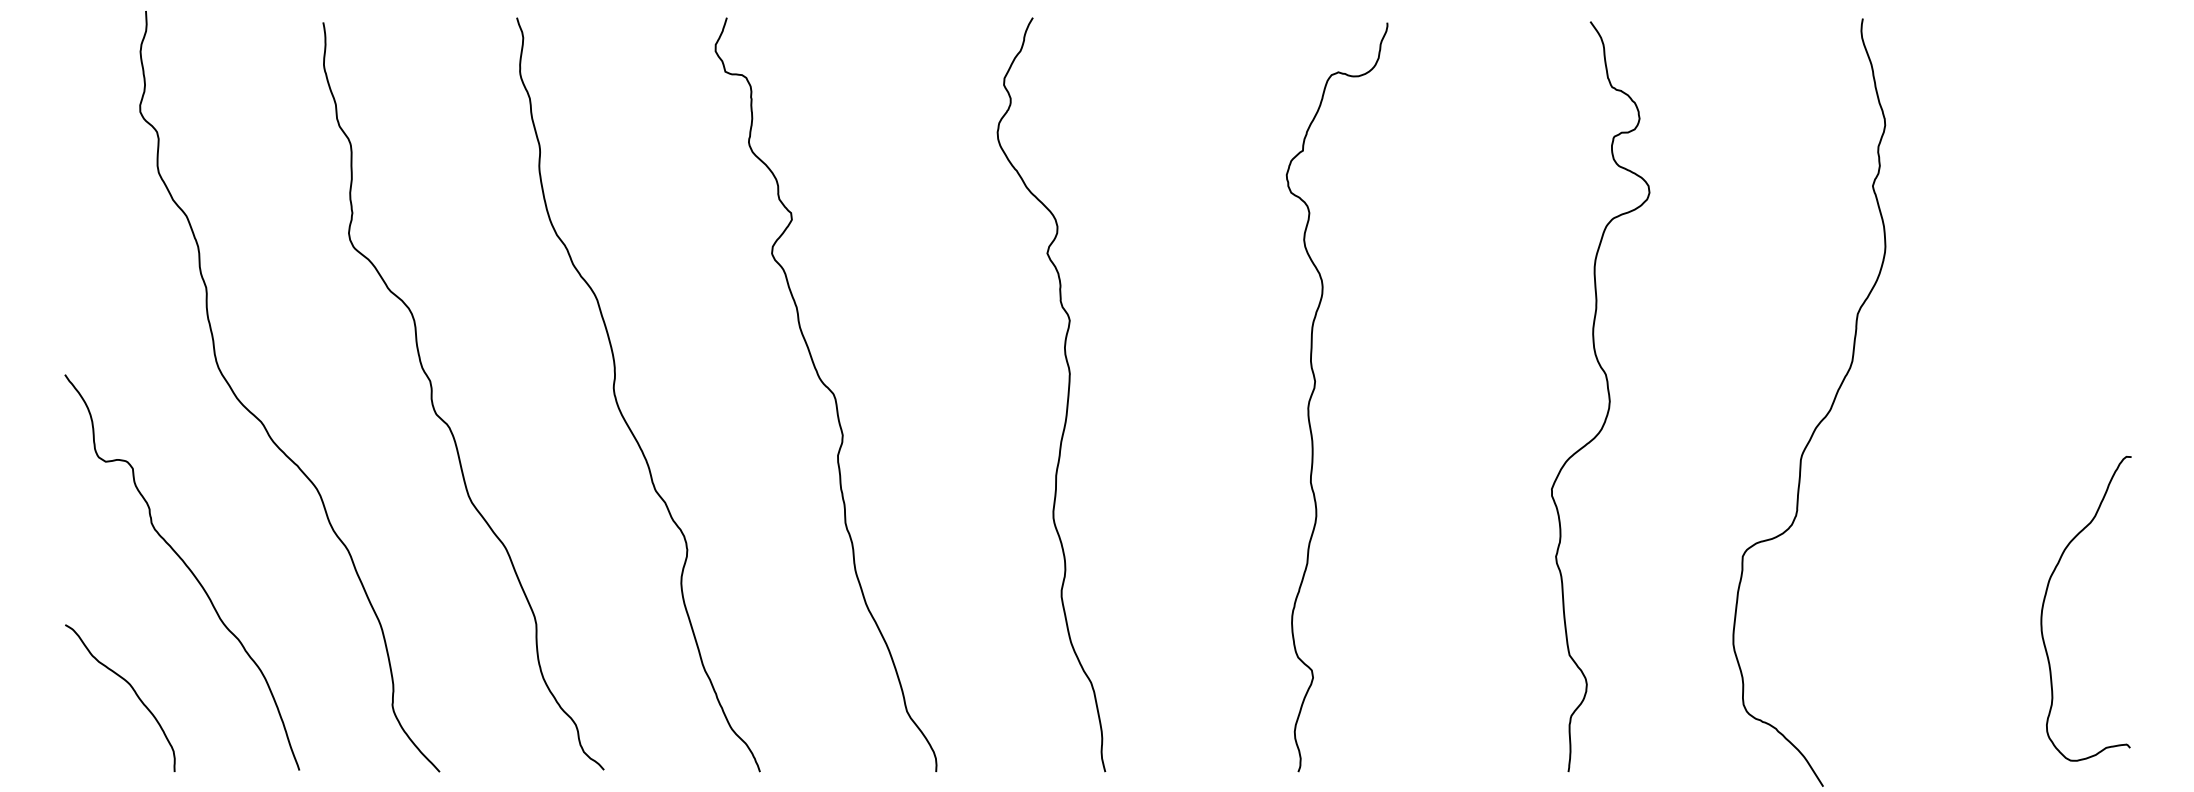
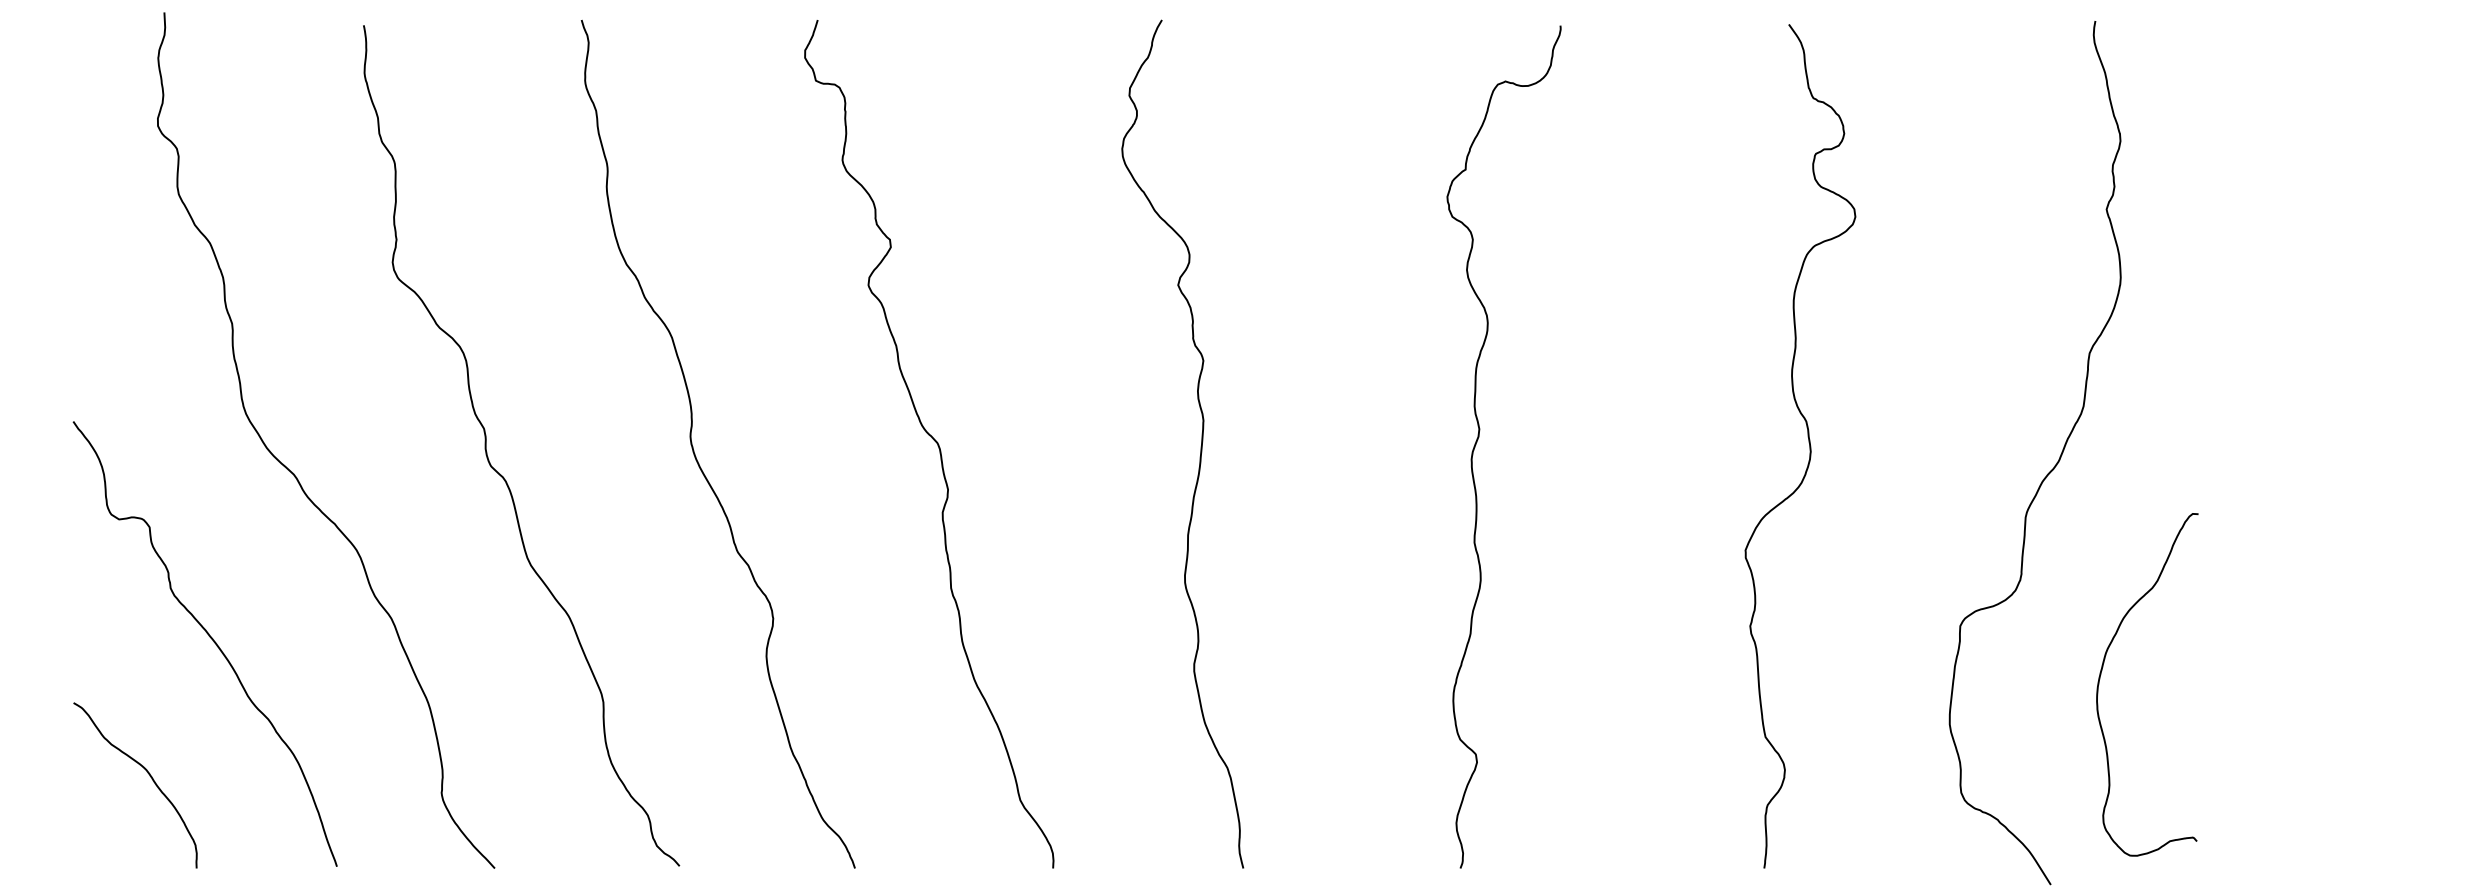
curve: (2045, 599) -> (2101, 674), moved

